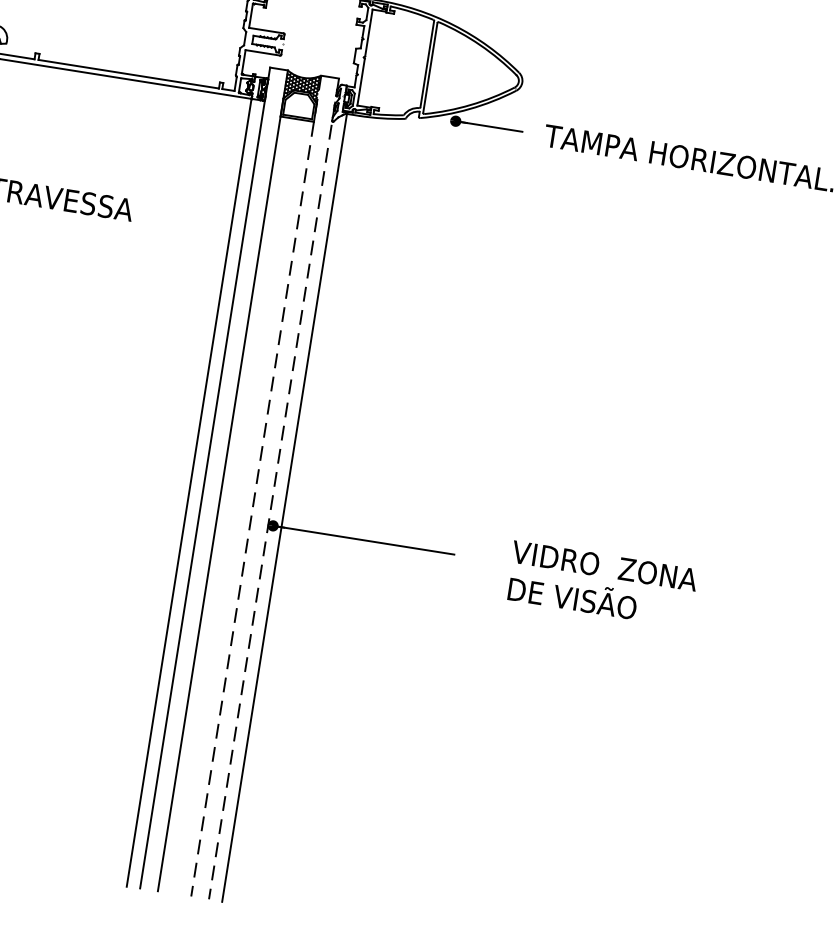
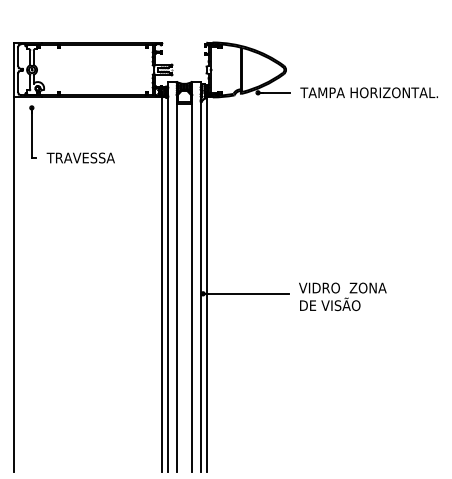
line: (256, 488) -> (192, 277), dashed -> solid
line: (273, 490) -> (200, 277), dashed -> solid
text: (601, 583) -> (342, 296), moved

